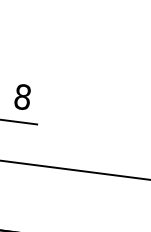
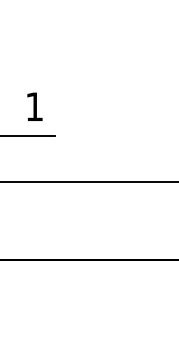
text: (22, 96) -> (34, 106), 8 -> 1

